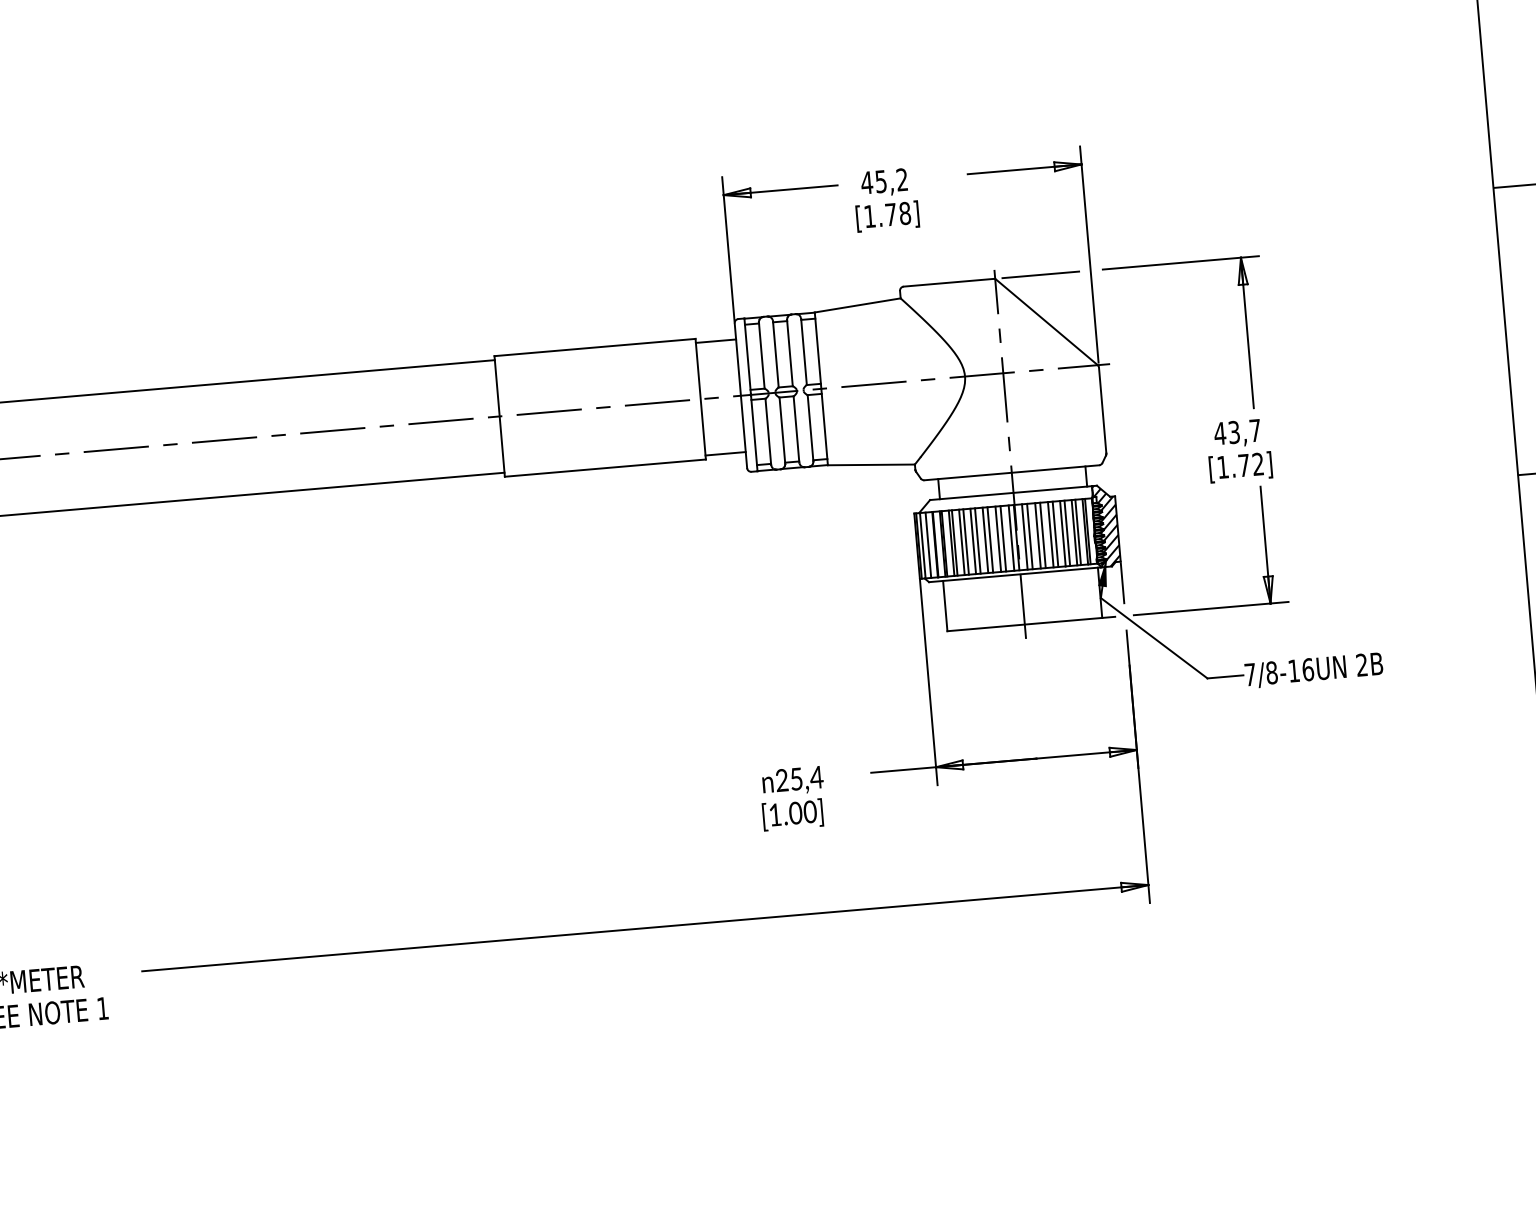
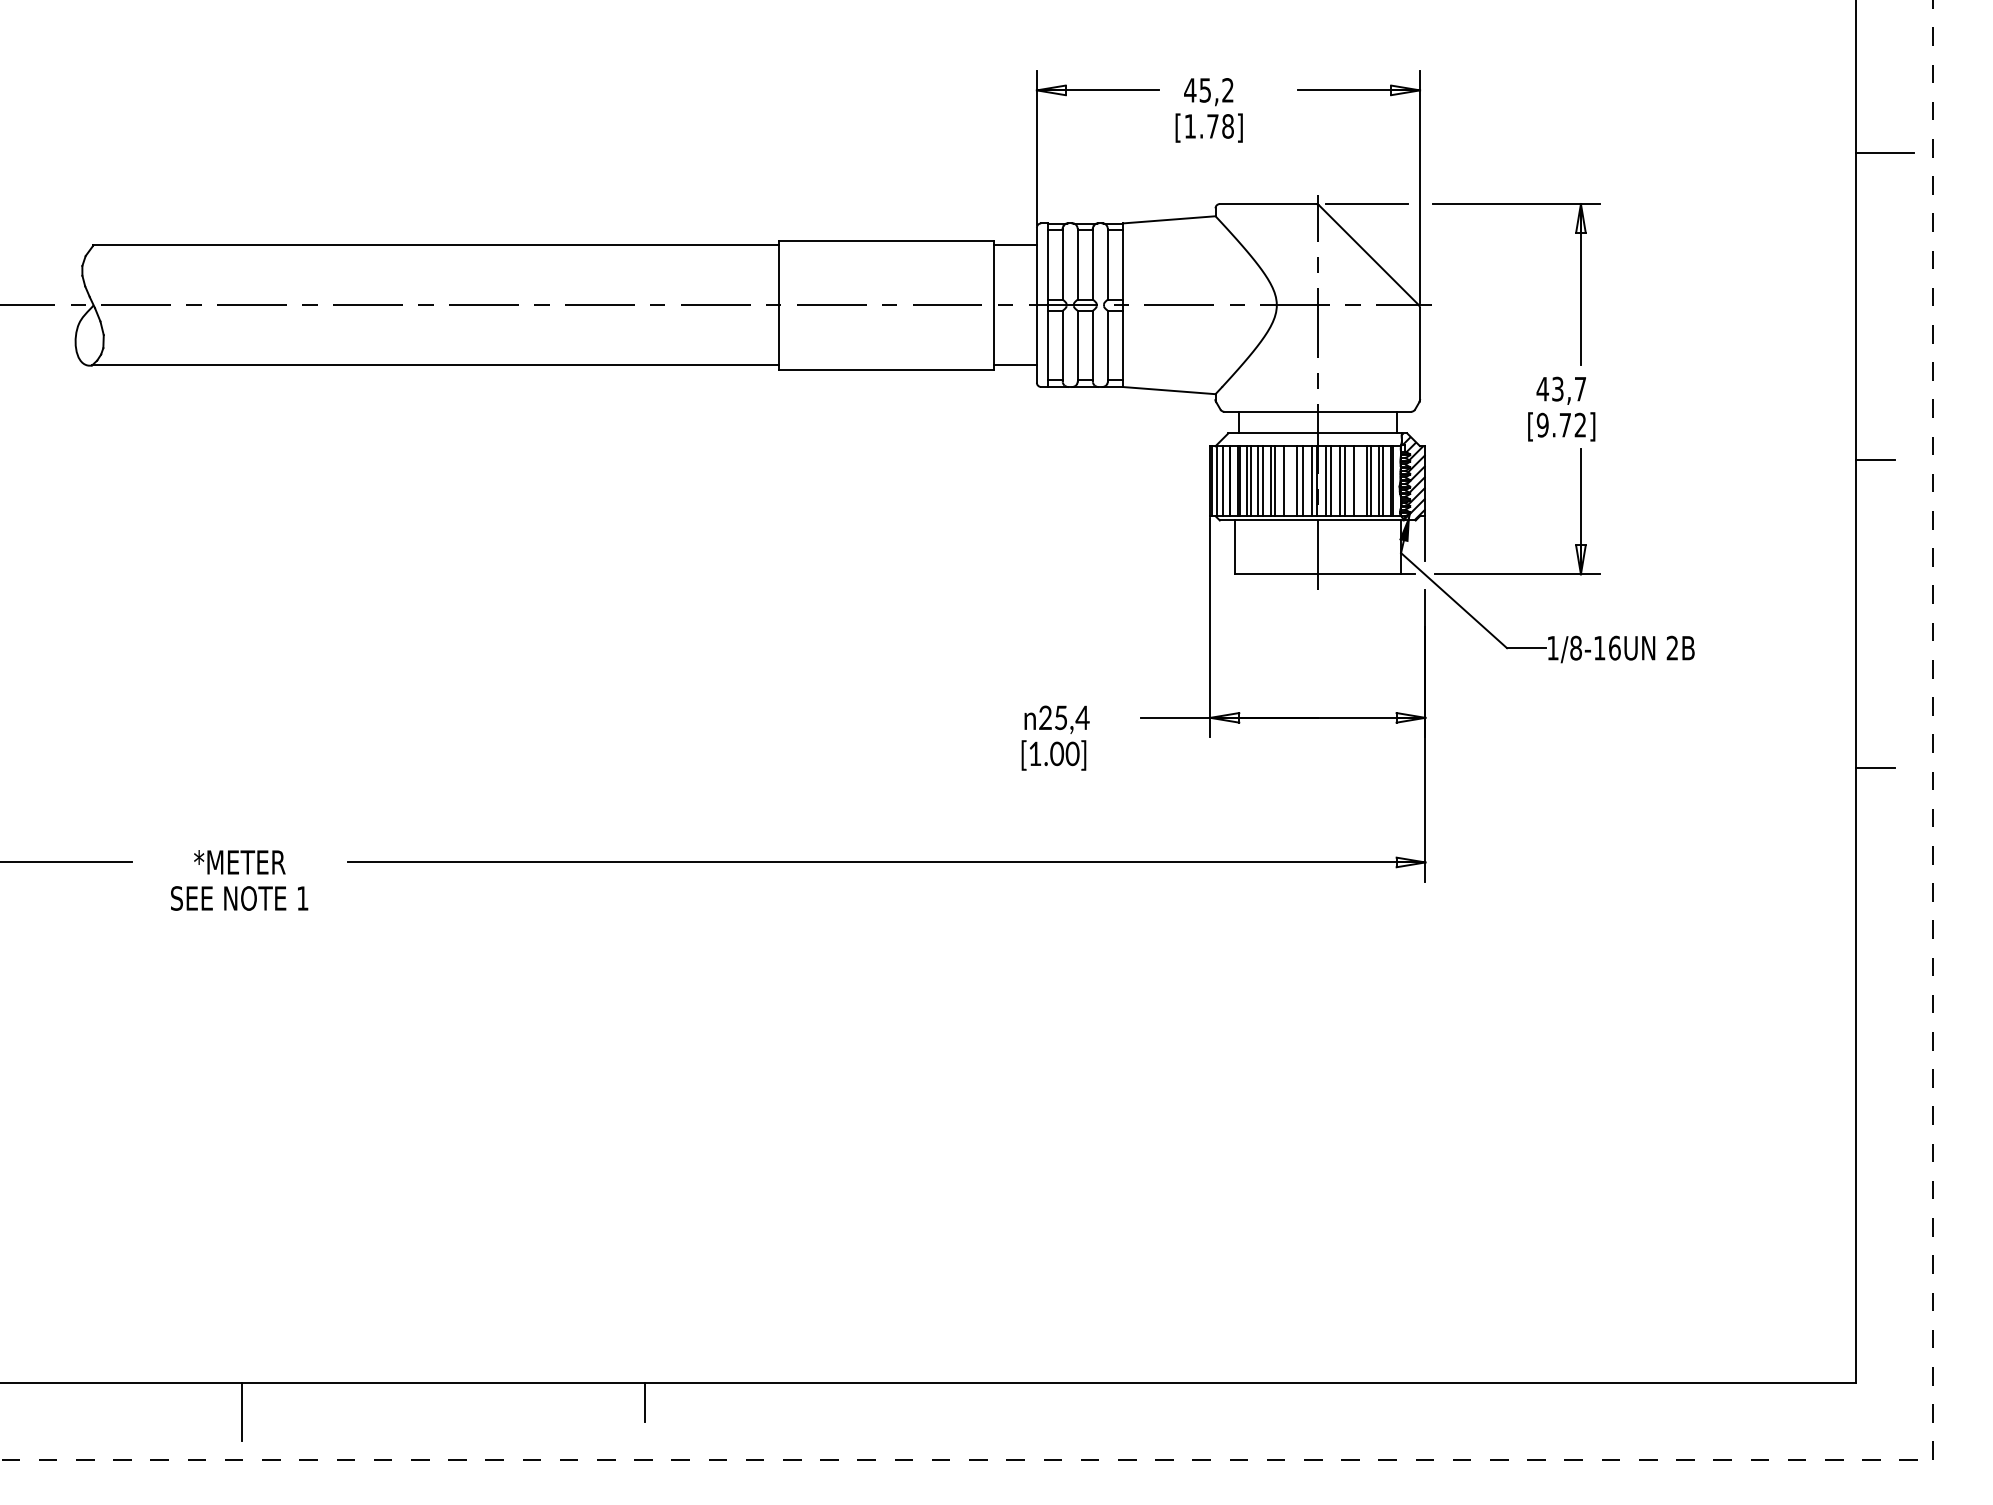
text: (1222, 466) -> (1542, 424), [1.72] -> [9.72]
line: (1055, 534) -> (1358, 481), removed
line: (990, 540) -> (1288, 481), removed
text: (1249, 675) -> (1552, 648), 7/8-16UN -> 1/8-16UN

